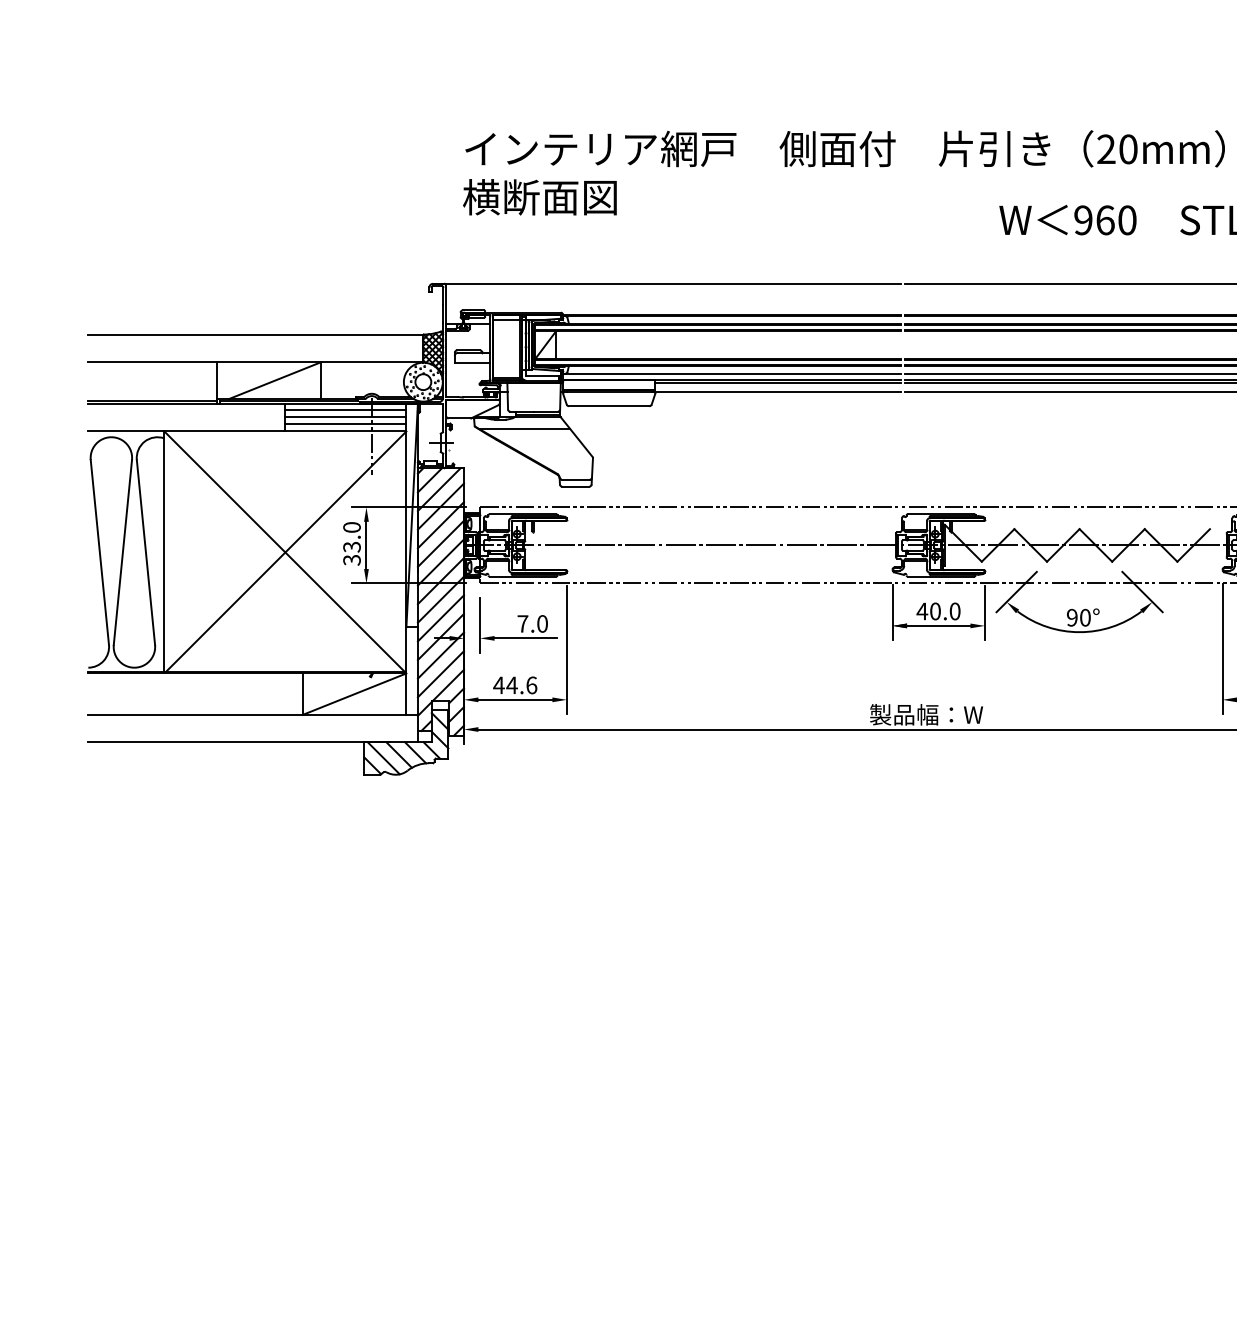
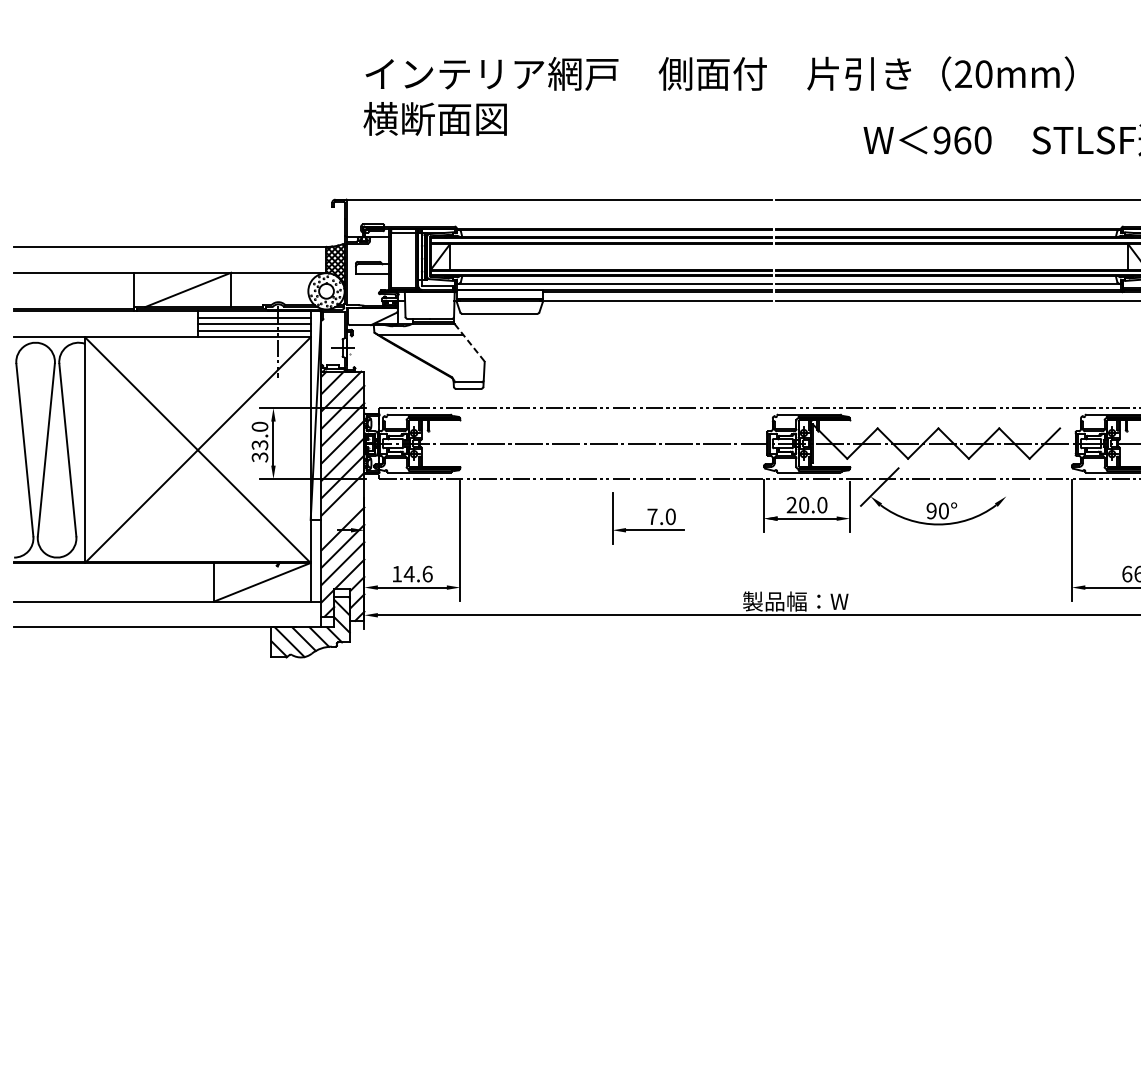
line: (576, 437) -> (469, 342), solid -> dashed
line: (1142, 591) -> (997, 486), removed
text: (922, 611) -> (791, 505), 40.0 -> 20.0
line: (440, 618) -> (342, 511), removed
part: (518, 625) -> (648, 518), moved
text: (498, 684) -> (396, 573), 44.6 -> 14.6

